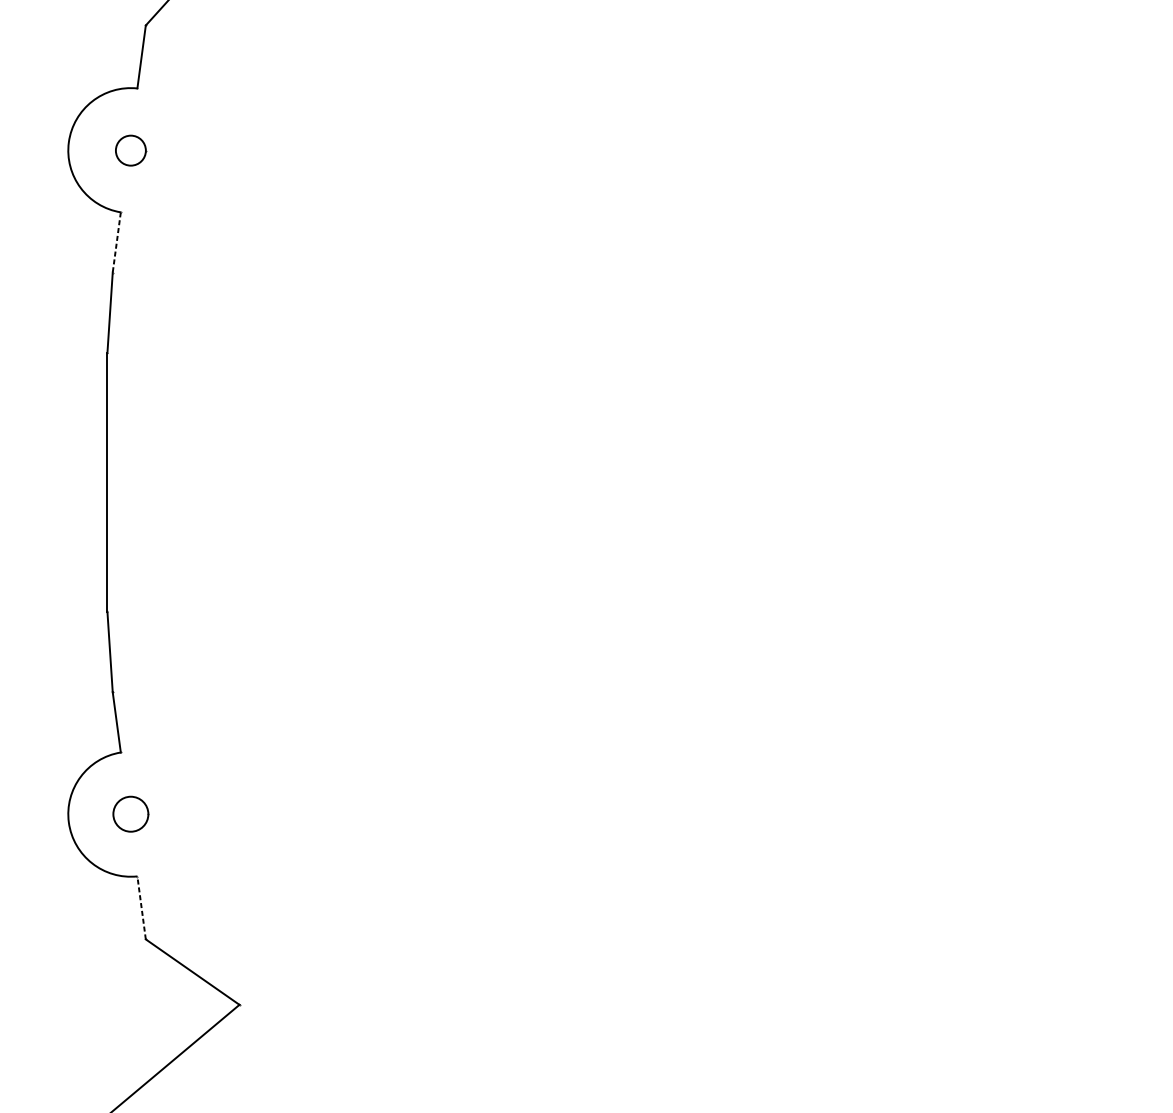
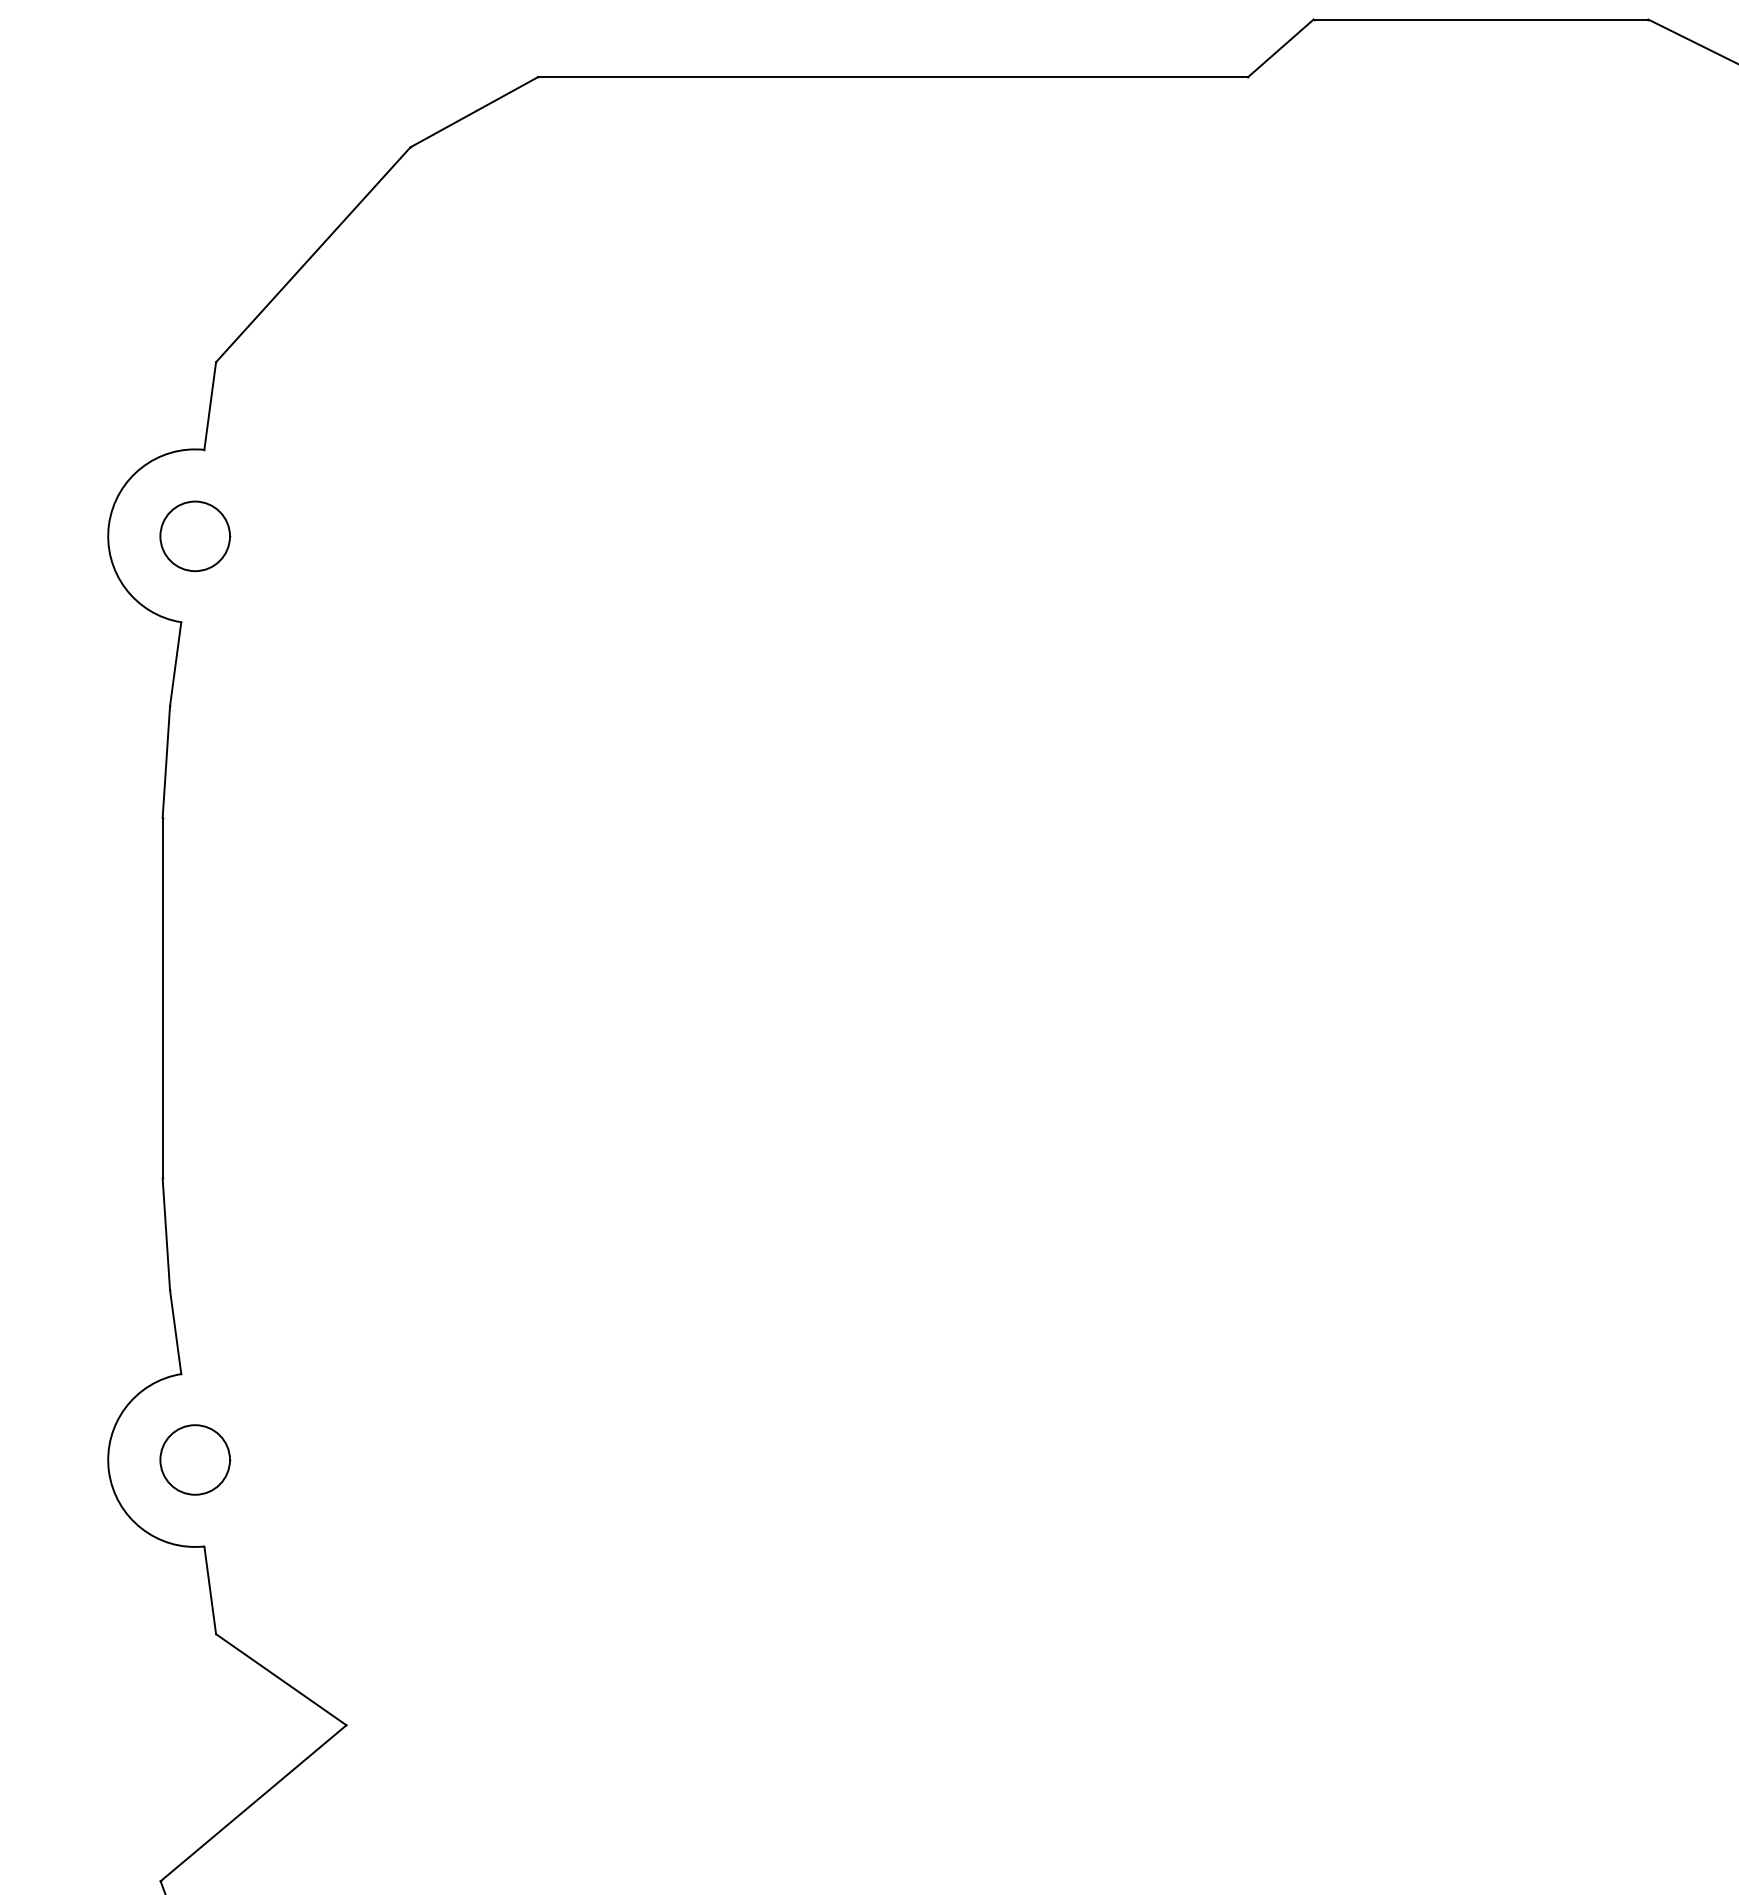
part: (131, 150) -> (195, 536), size x1.67
line: (116, 242) -> (175, 664), dashed -> solid
part: (131, 813) -> (195, 1459), size x1.43
line: (141, 907) -> (210, 1589), dashed -> solid

